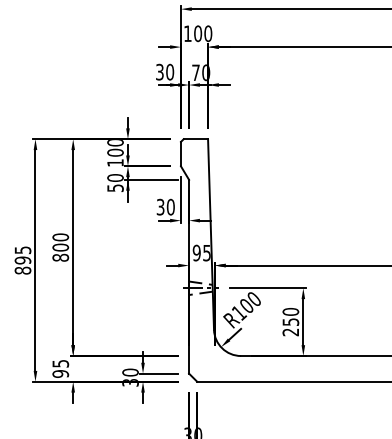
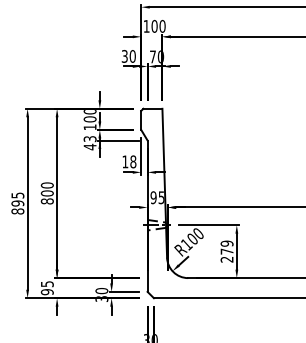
text: (115, 183) -> (90, 143), 50 -> 43
text: (165, 206) -> (129, 161), 30 -> 18
text: (290, 316) -> (226, 247), 250 -> 279

